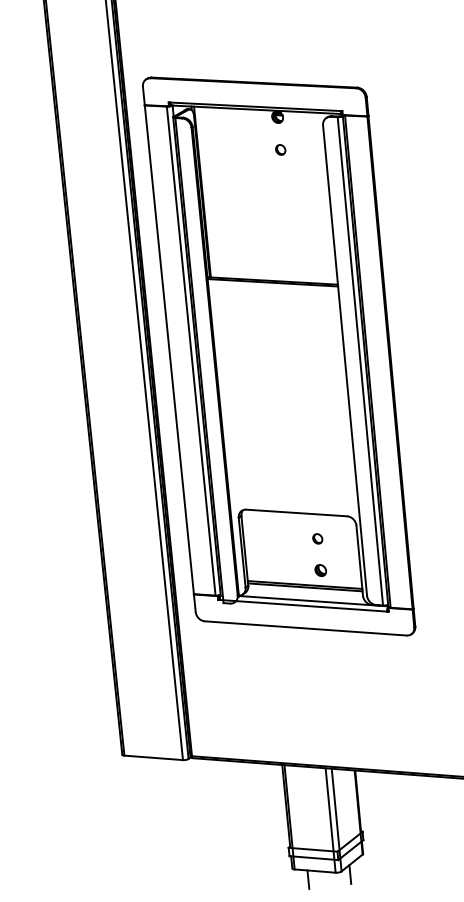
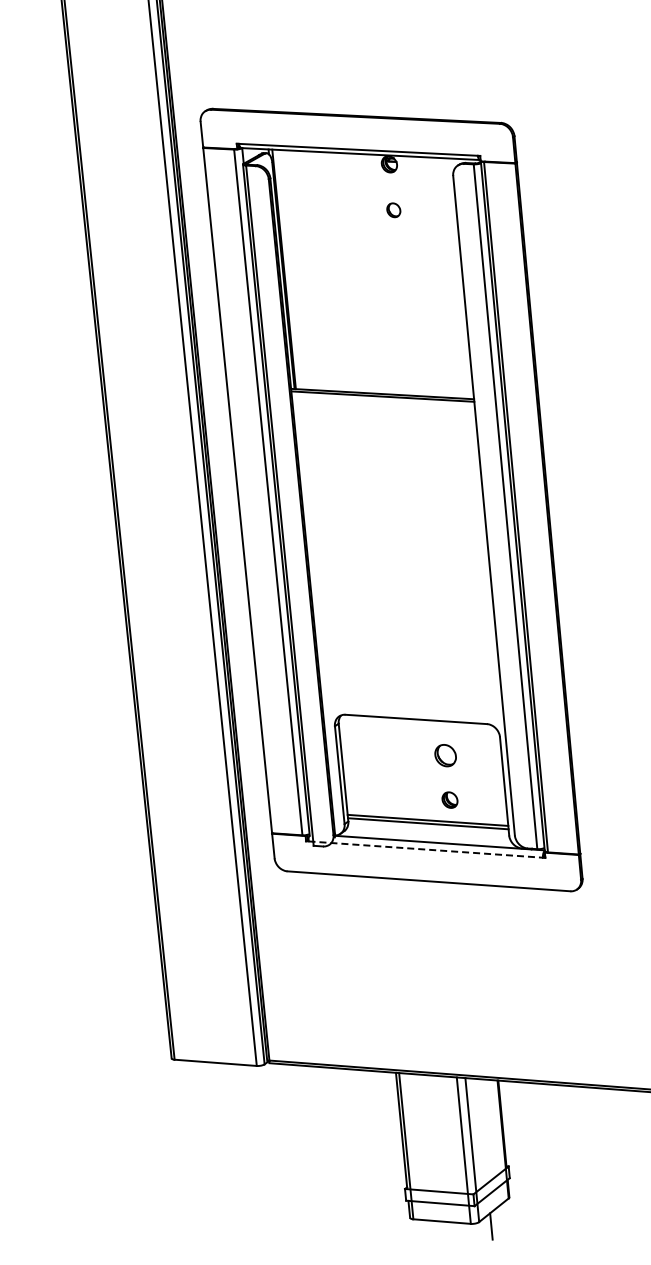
part: (317, 538) -> (445, 755), size x1.6
line: (303, 605) -> (425, 849), solid -> dashed
line: (308, 879) -> (432, 1233), removed

